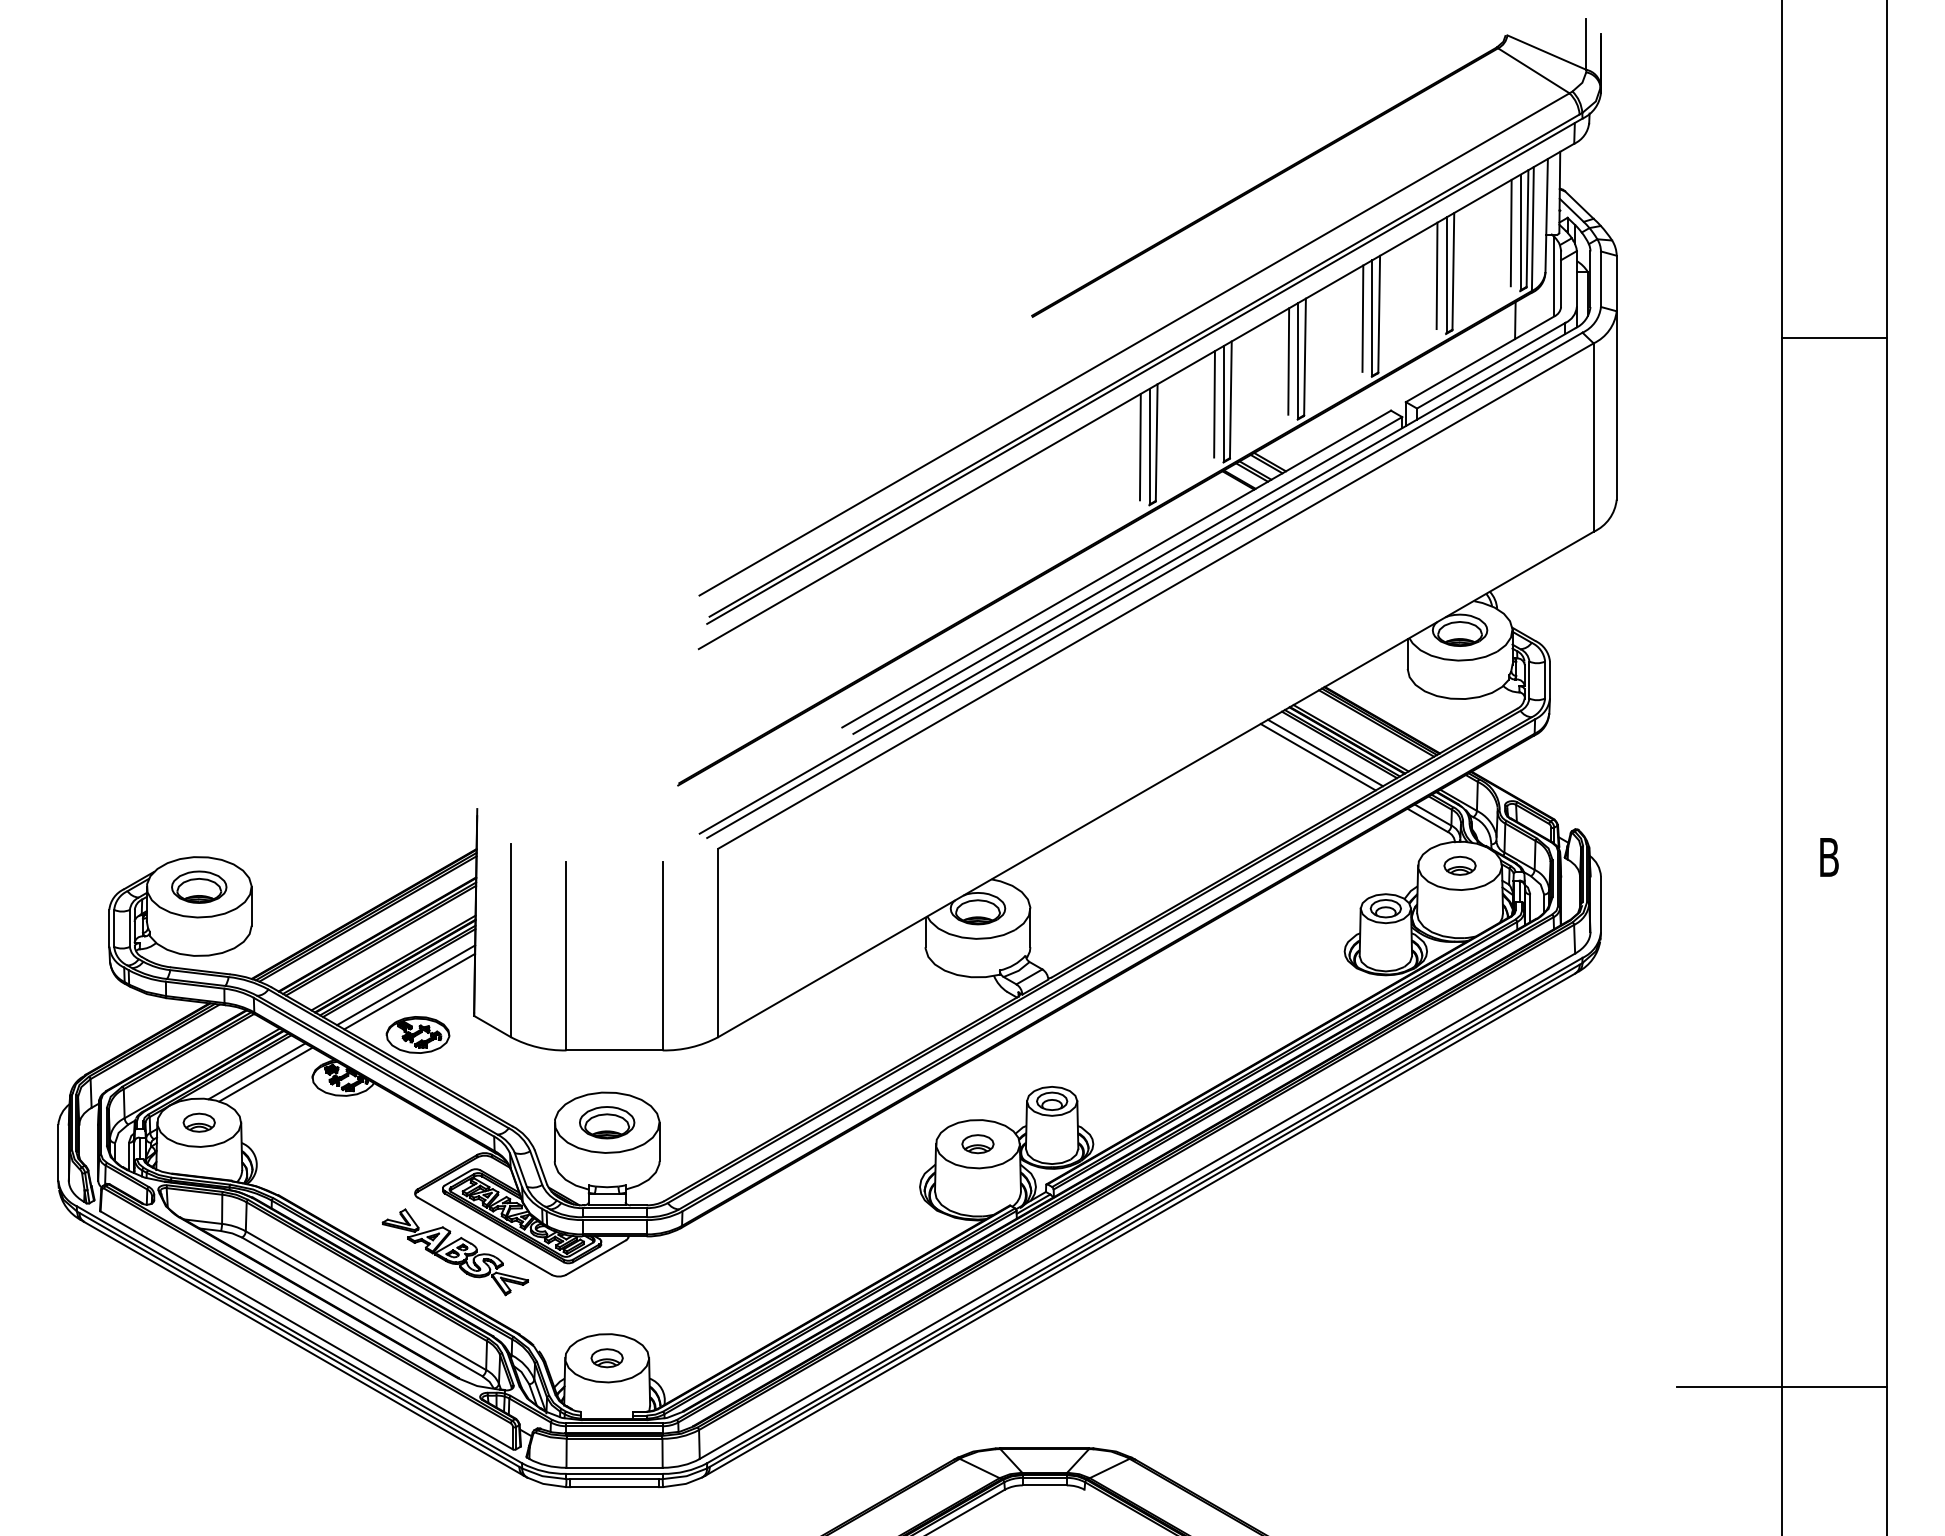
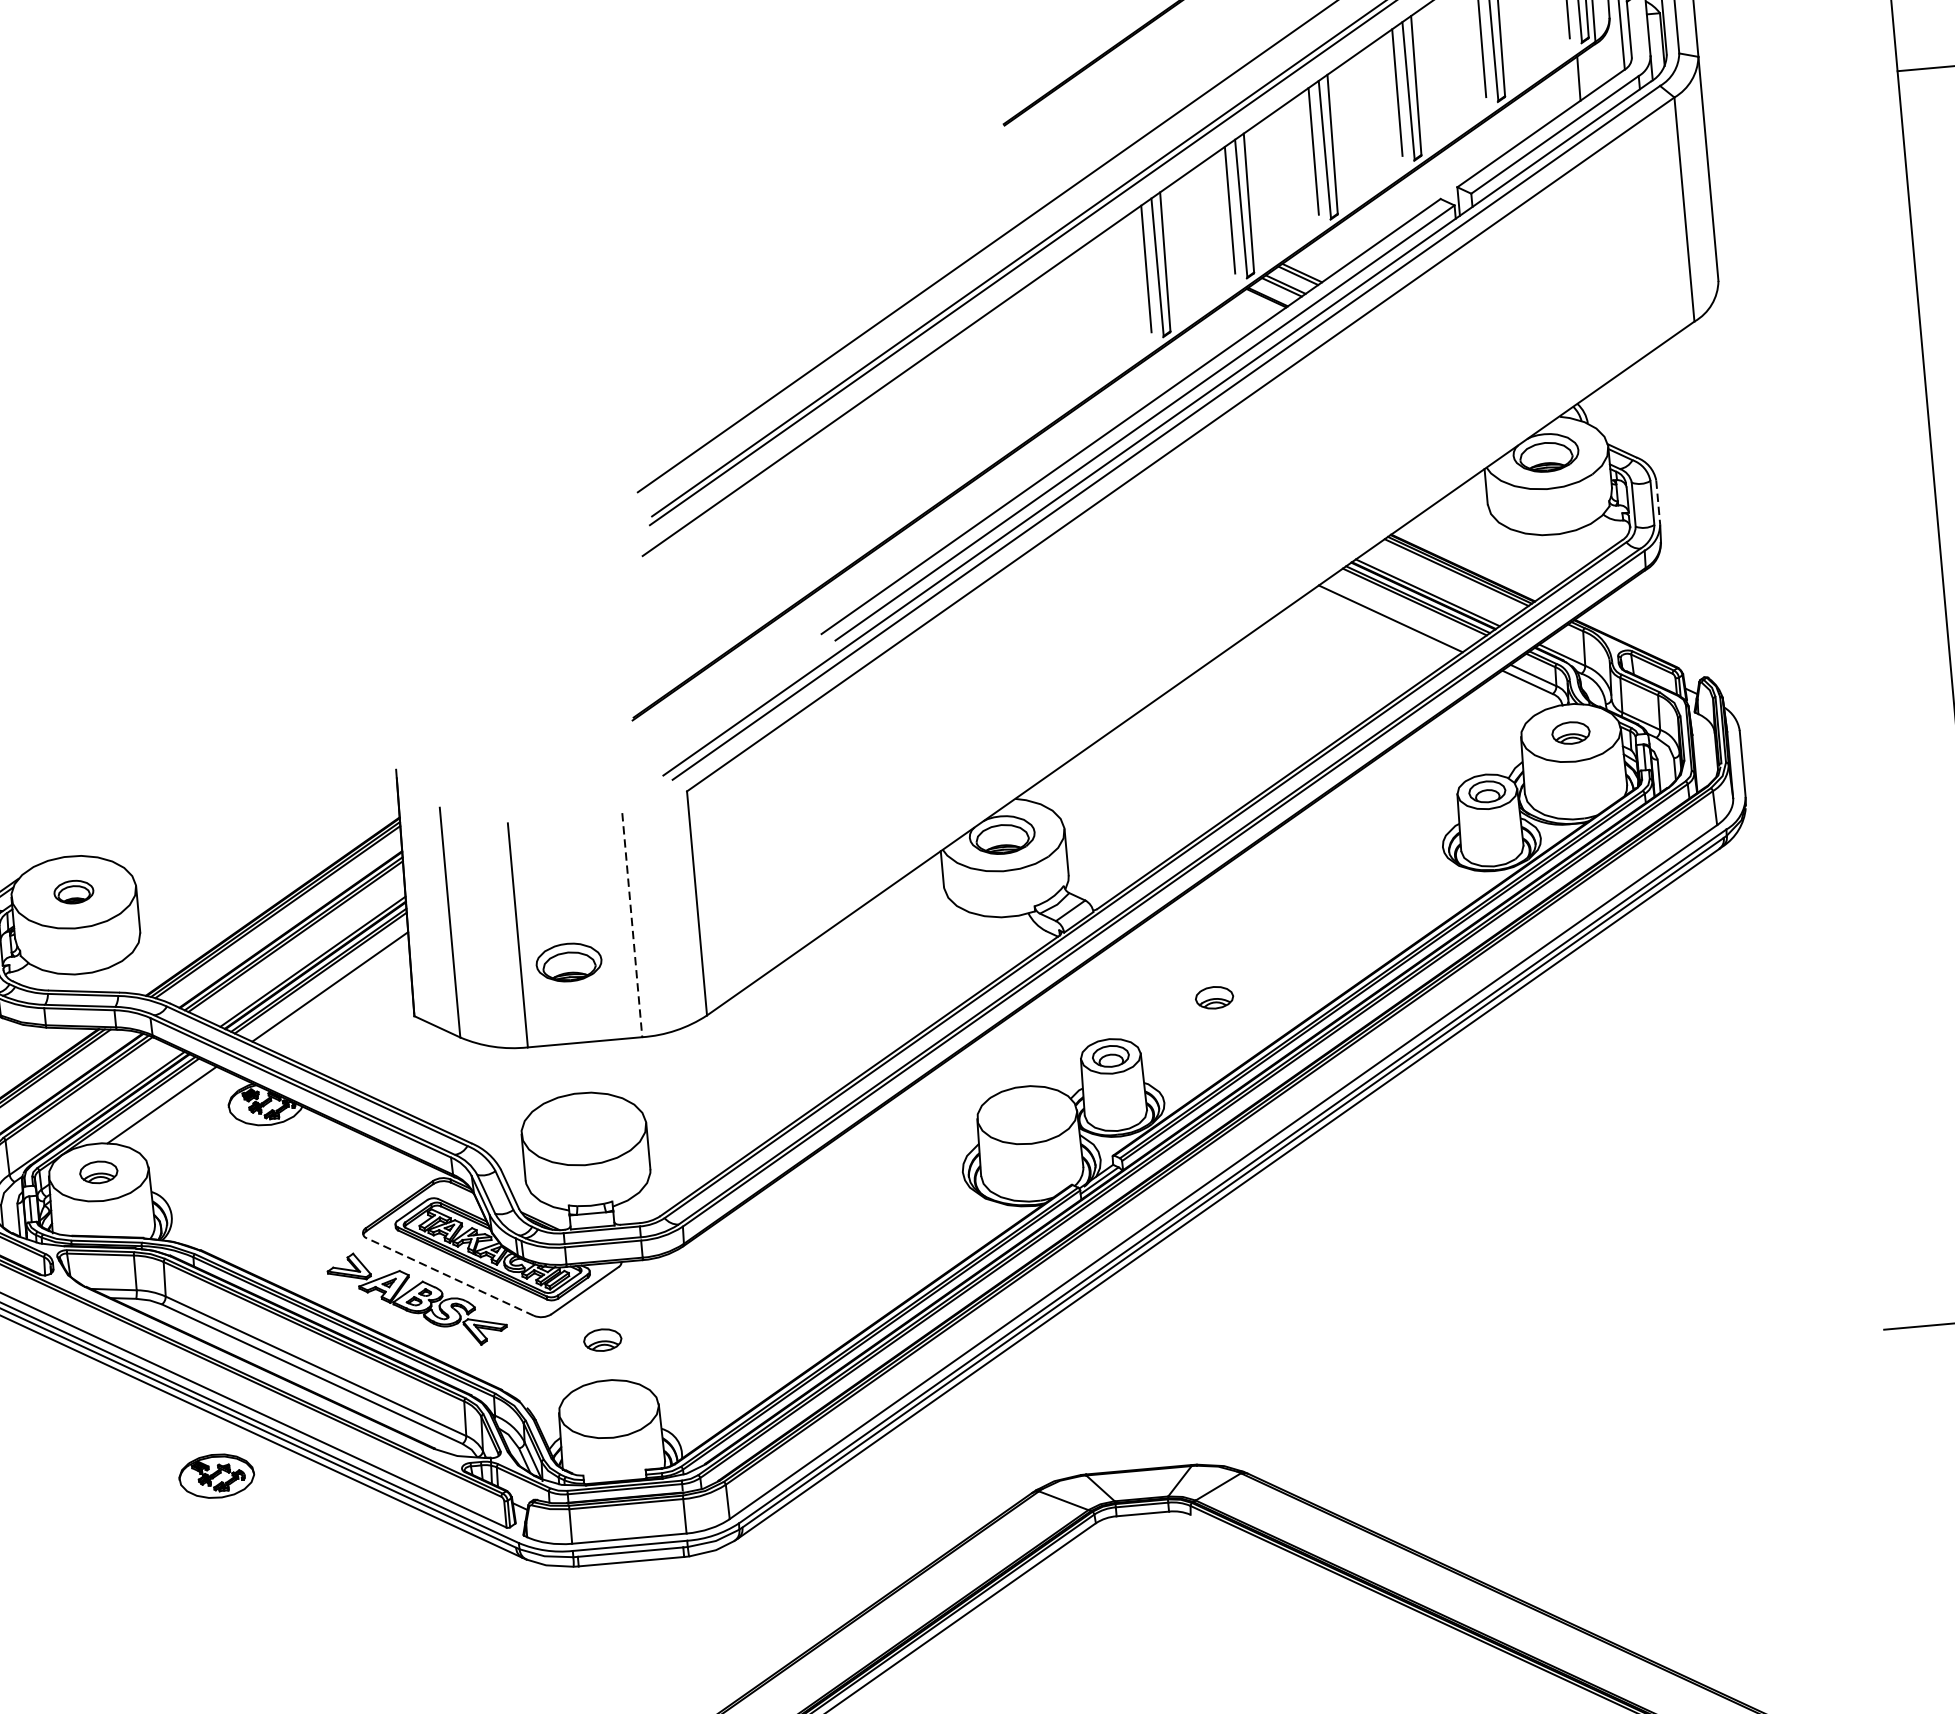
line: (1549, 680) -> (1657, 503), solid -> dashed
line: (1325, 752) -> (1398, 612), removed
part: (199, 886) -> (74, 891), size x0.6
line: (662, 956) -> (632, 925), solid -> dashed
line: (409, 991) -> (334, 993), removed
part: (417, 1034) -> (216, 1475), moved
line: (265, 1074) -> (172, 1107), removed
part: (607, 1122) -> (569, 962), moved
part: (977, 1144) -> (1213, 998), moved
line: (484, 1235) -> (450, 1276), solid -> dashed
part: (606, 1358) -> (602, 1340), moved

